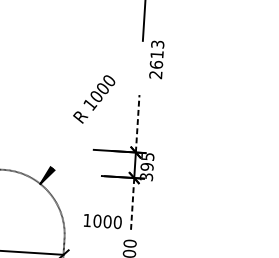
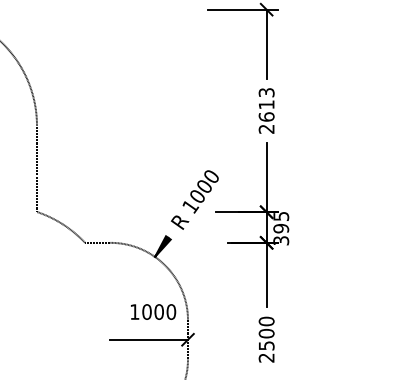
text: (156, 59) -> (266, 110), moved
text: (93, 98) -> (194, 199), moved
line: (137, 123) -> (266, 177), dashed -> solid
line: (132, 205) -> (266, 275), dashed -> solid
text: (102, 221) -> (153, 311), moved

